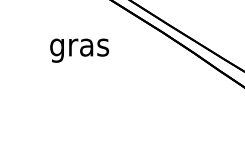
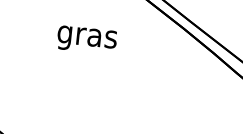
text: (79, 50) -> (86, 39), moved

